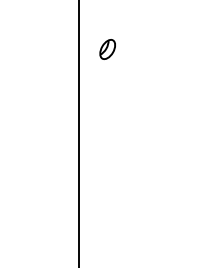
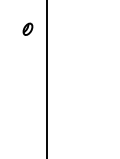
part: (106, 48) -> (27, 28), moved

